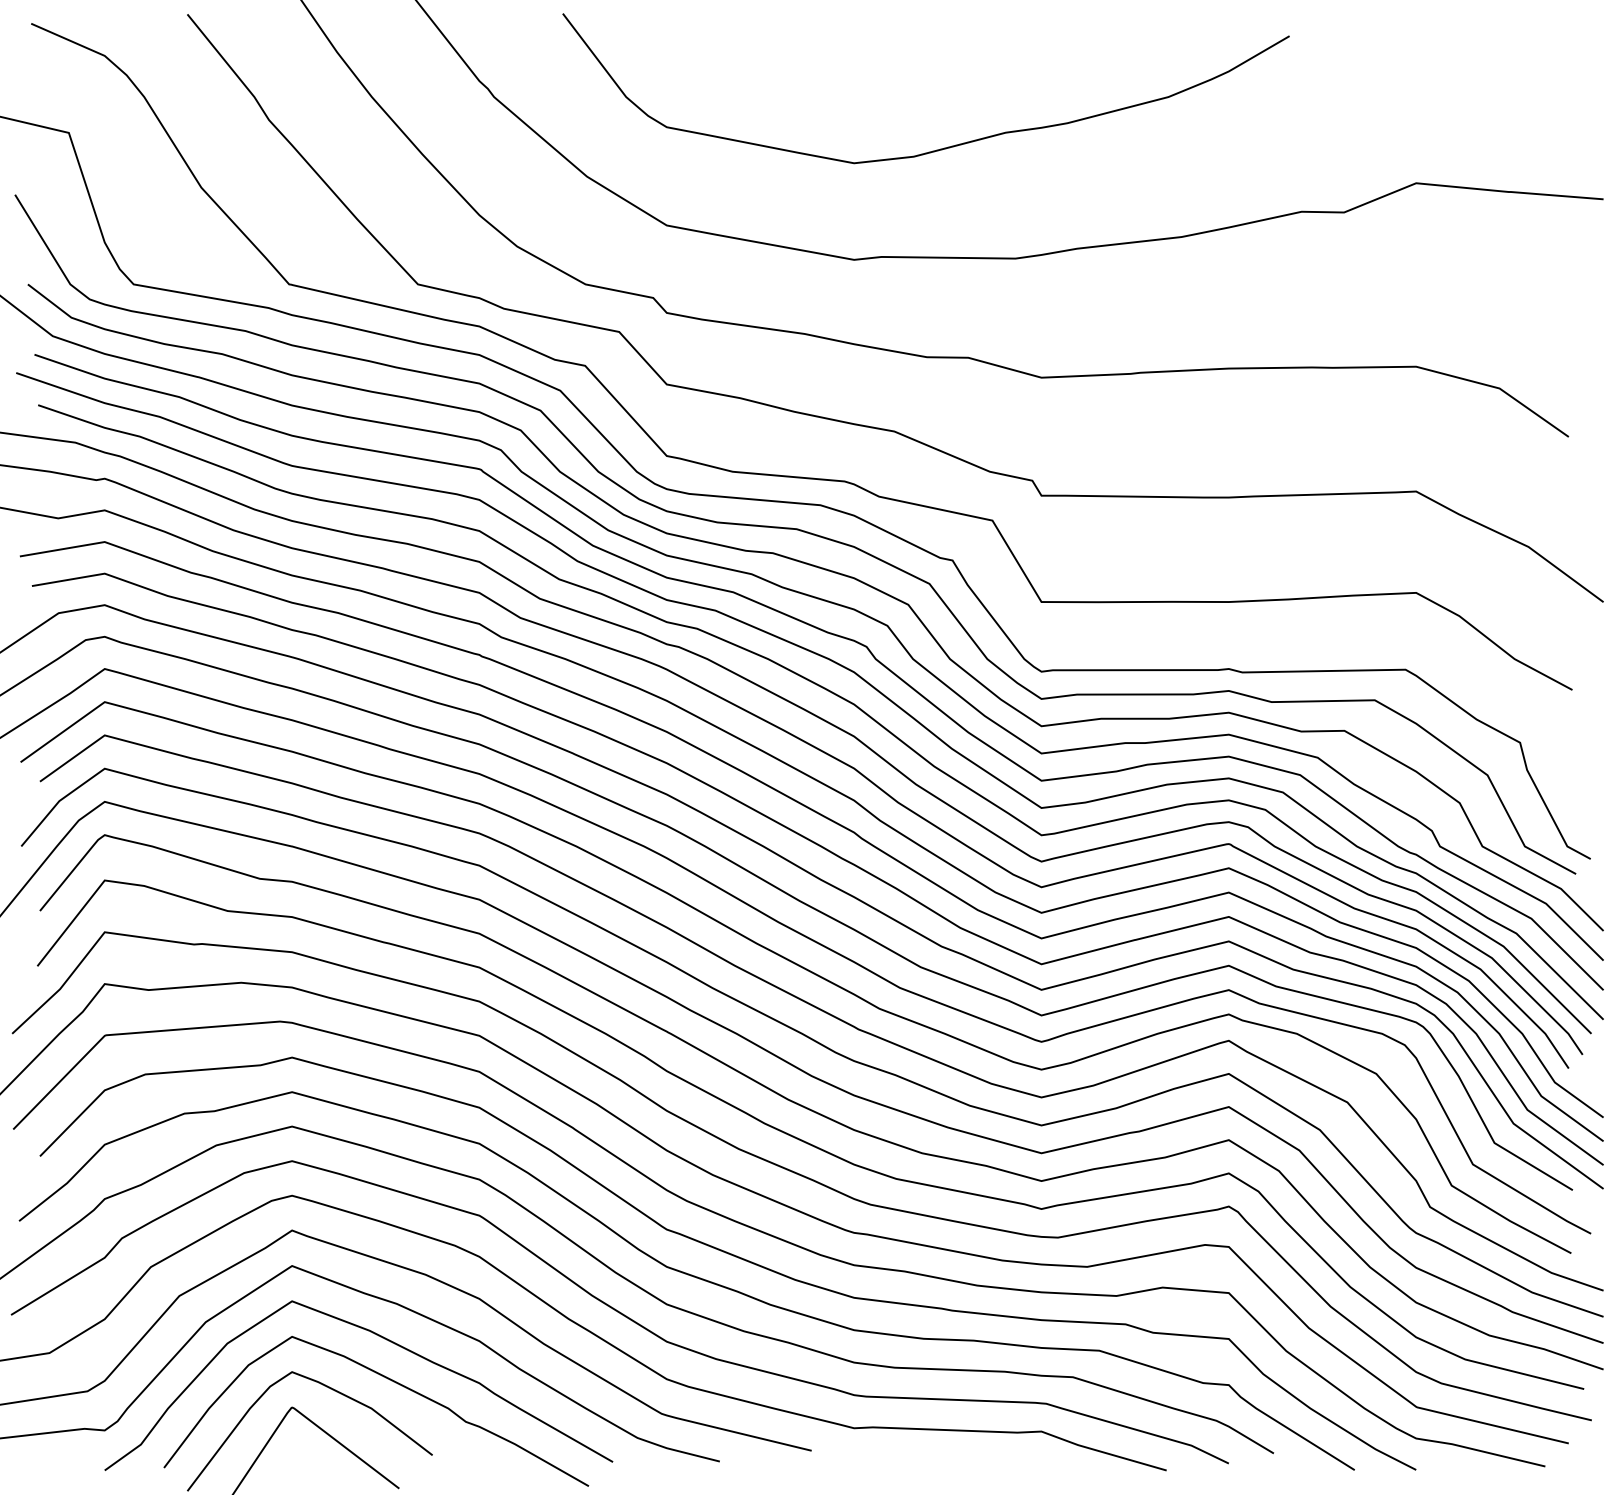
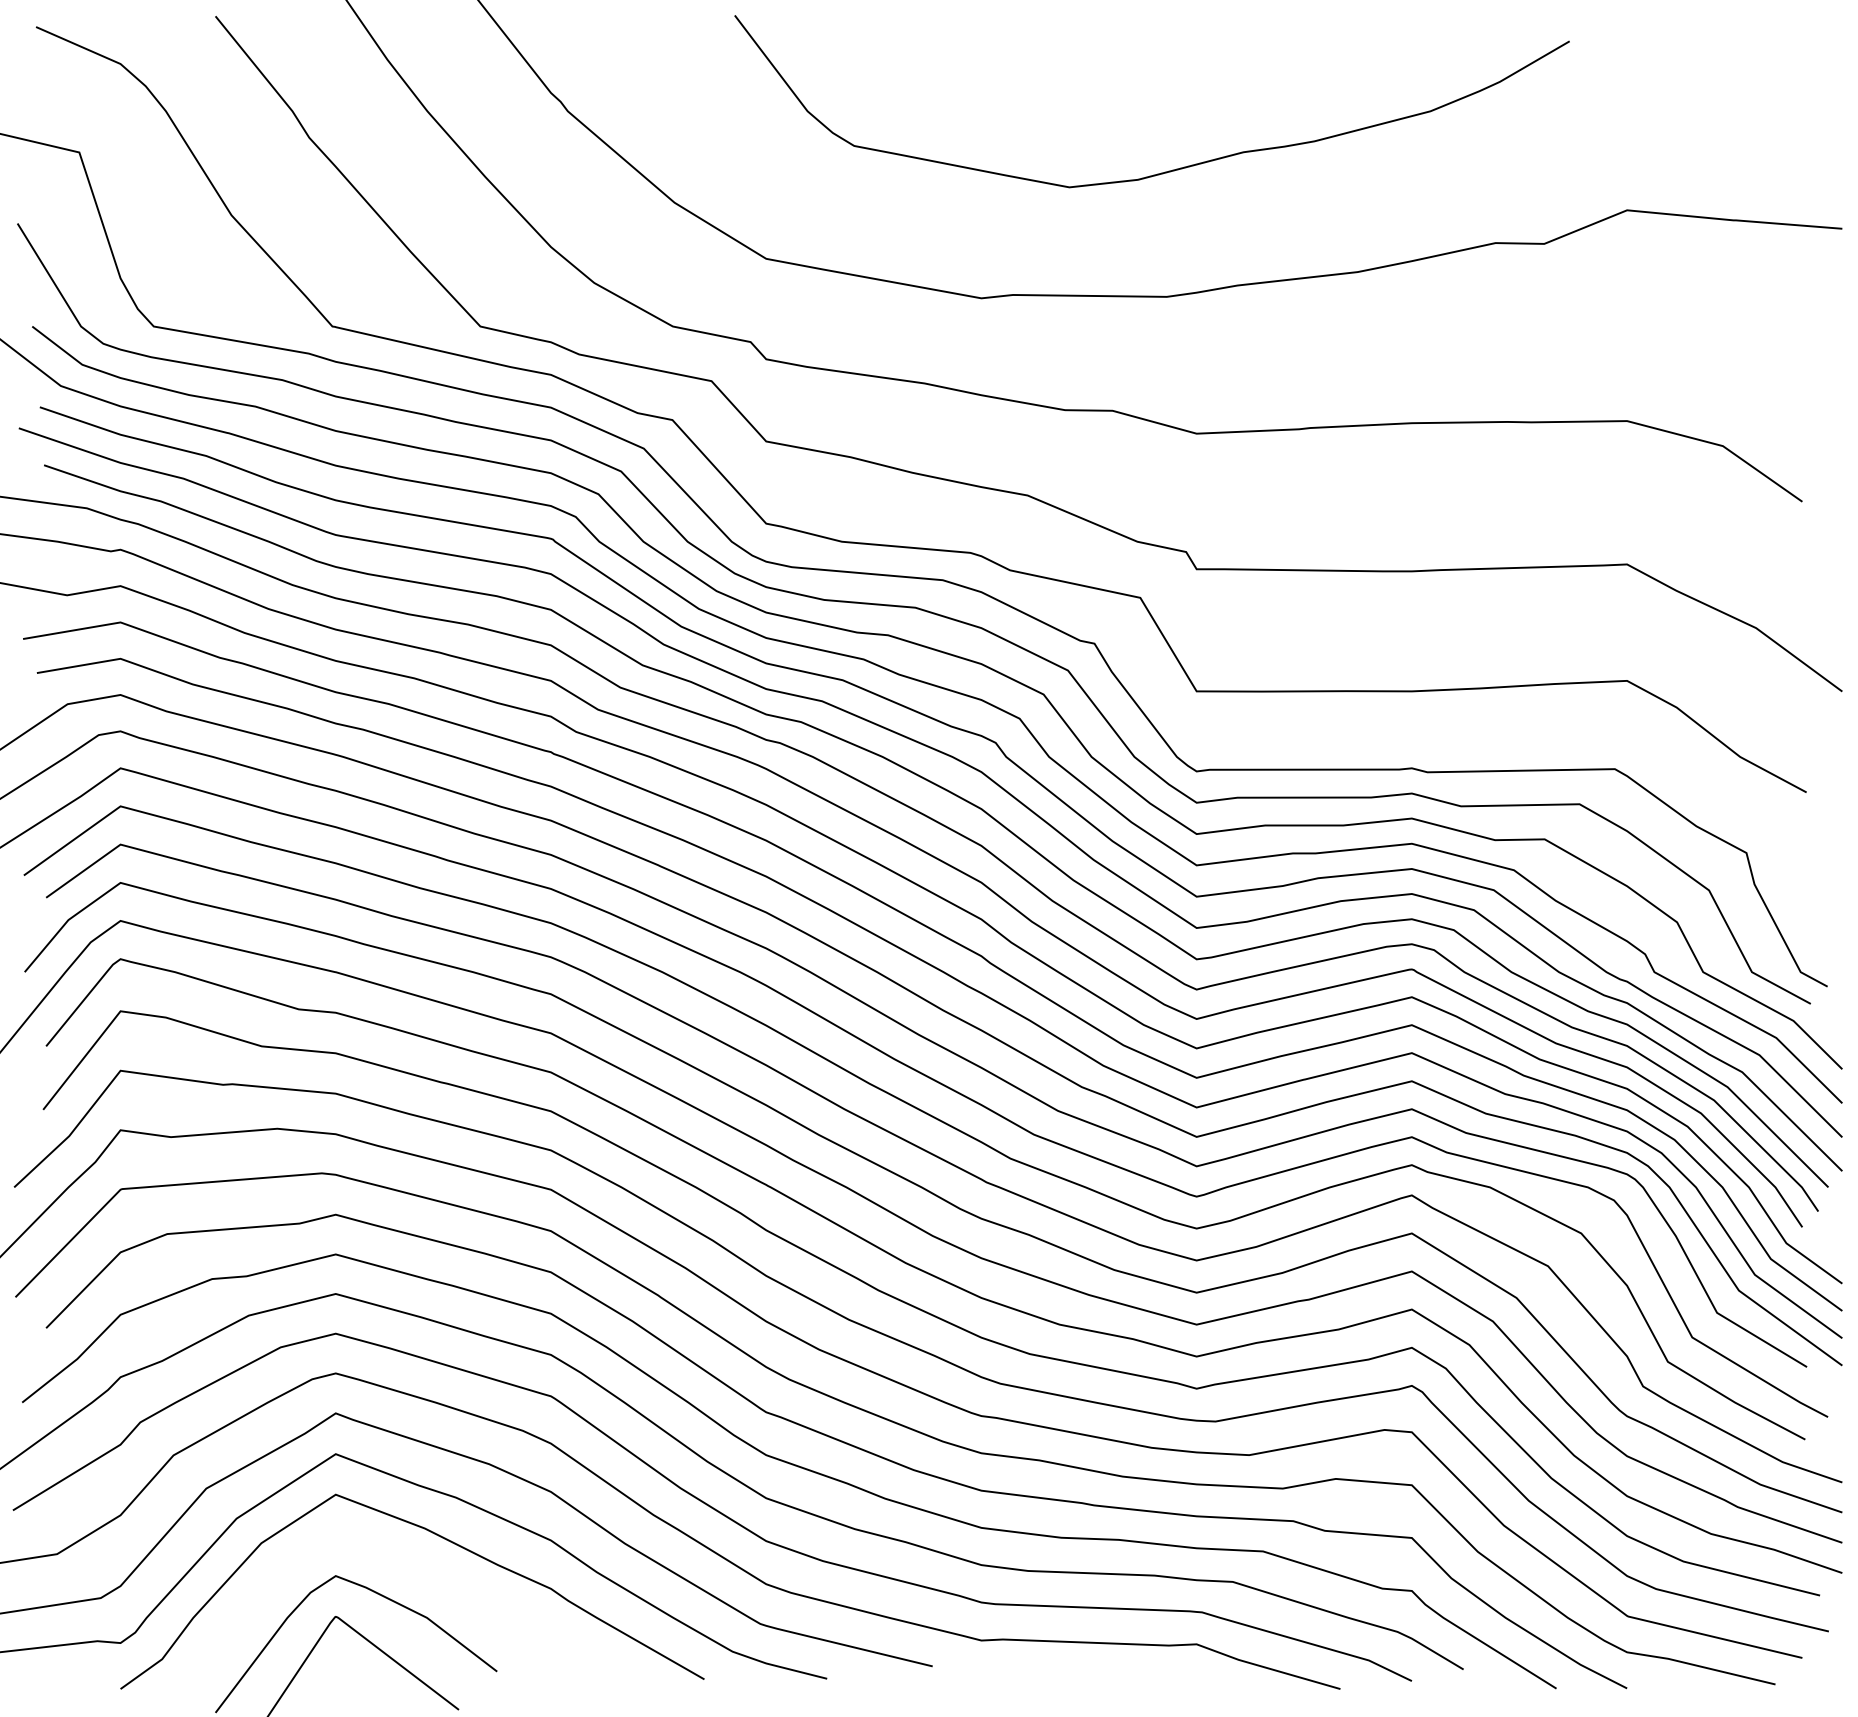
curve: (940, 148) -> (1168, 170), moved
curve: (391, 1381) -> (450, 1586), removed

